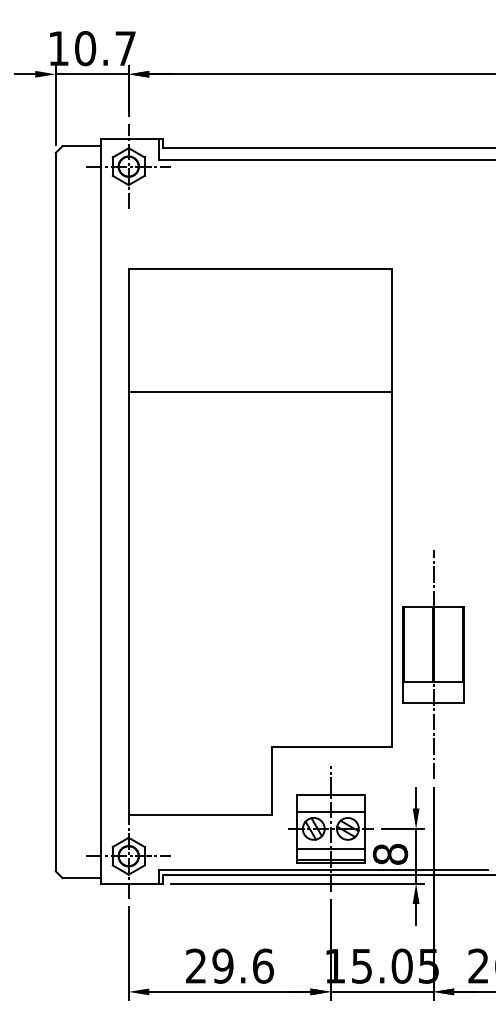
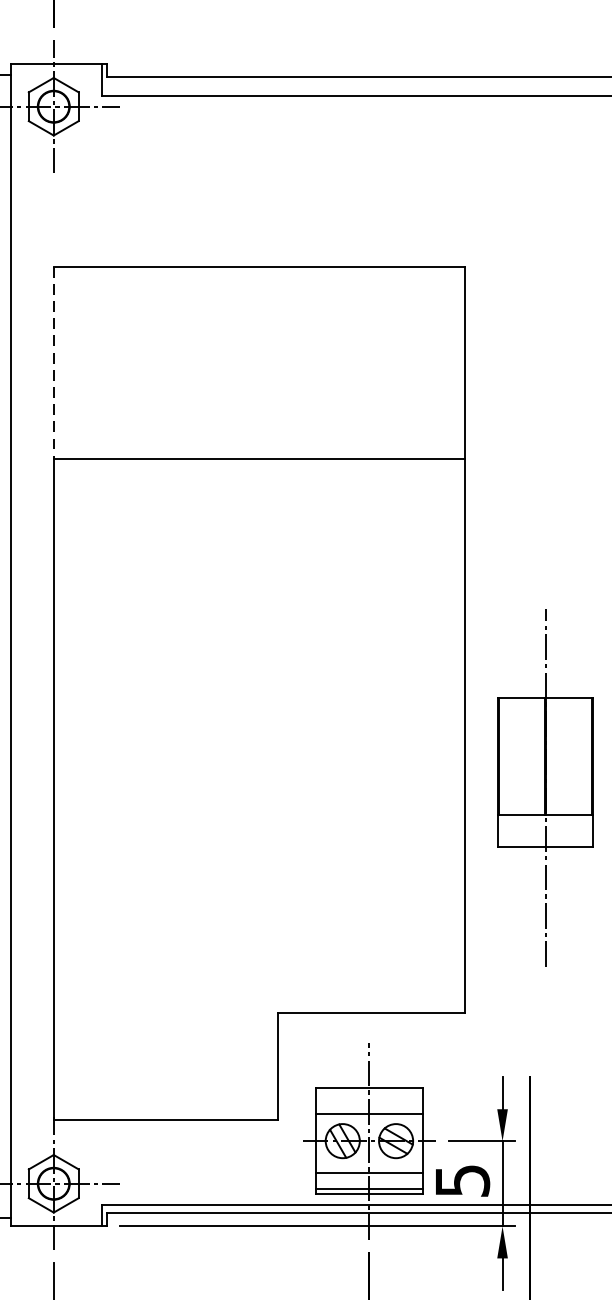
line: (128, 331) -> (53, 364), solid -> dashed
part: (433, 664) -> (545, 787), moved
text: (390, 853) -> (462, 1179), 8 -> 5

